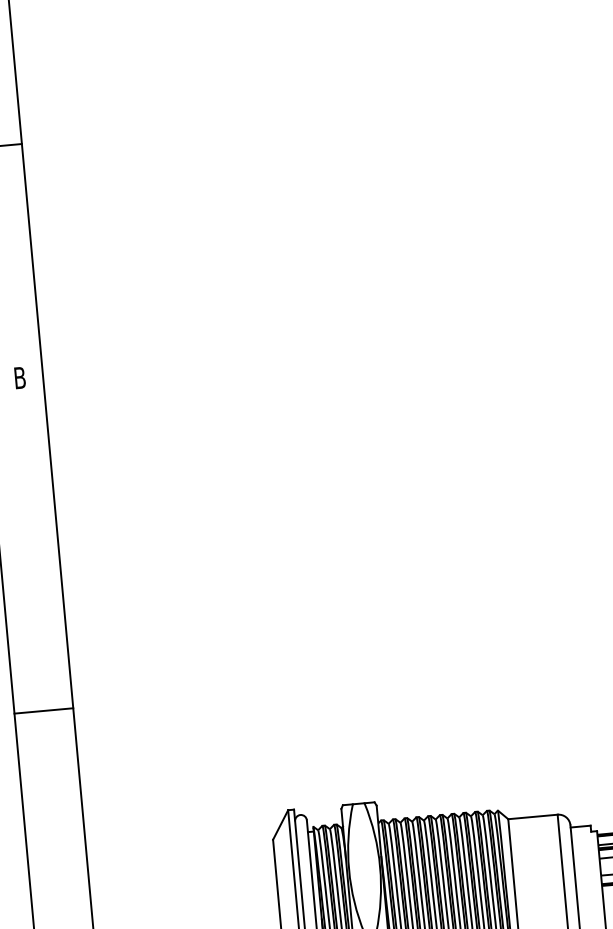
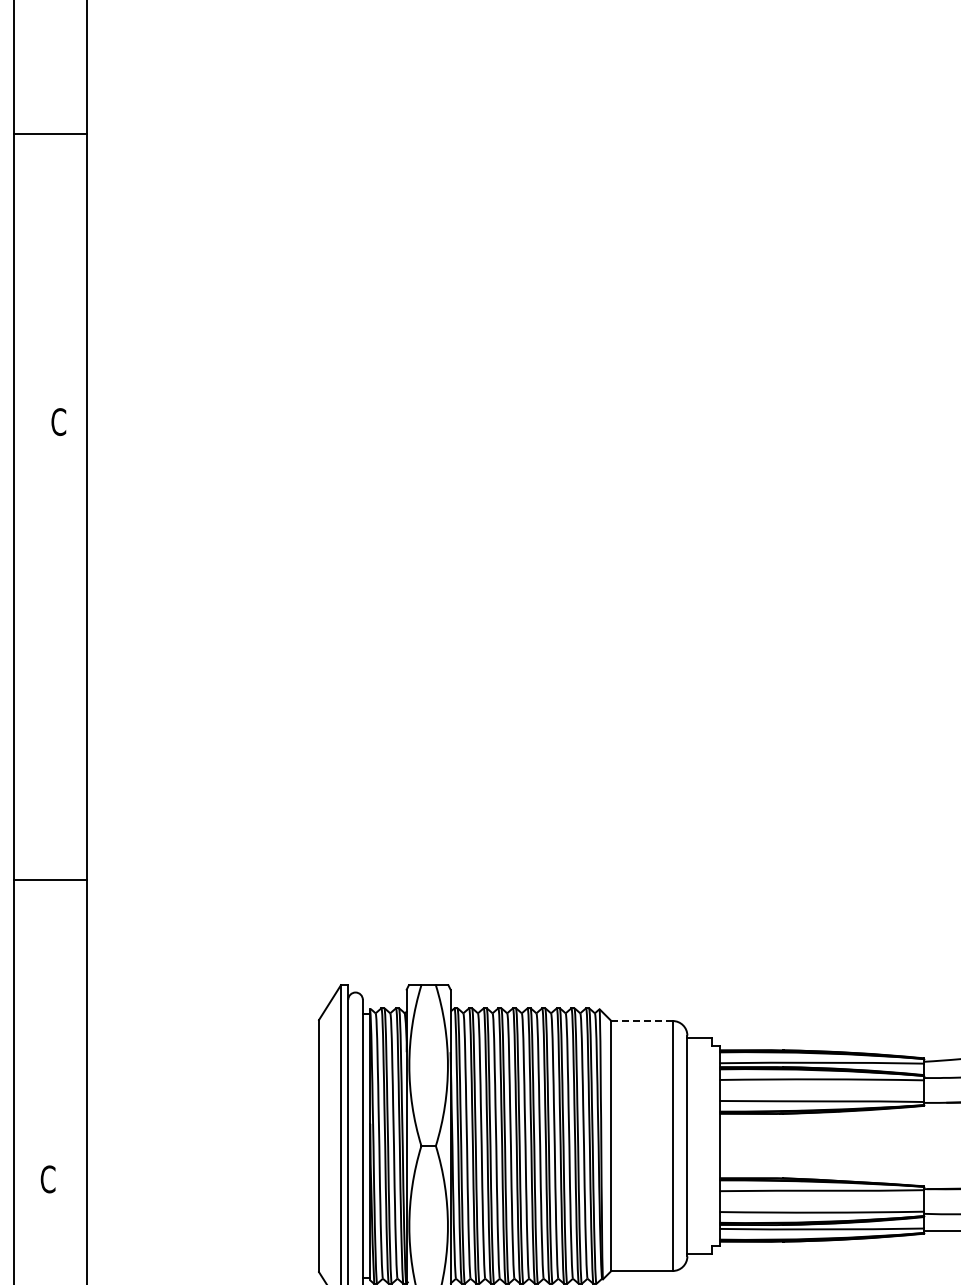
text: (19, 378) -> (58, 422), B -> C
line: (43, 711) -> (50, 880), moved
line: (533, 817) -> (642, 1021), solid -> dashed

